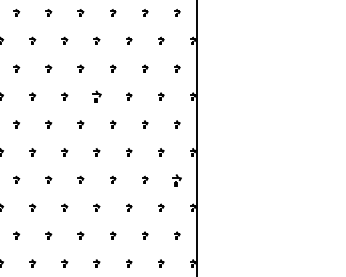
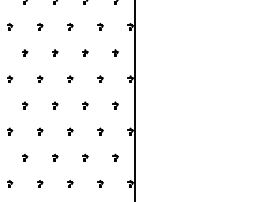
part: (96, 96) -> (39, 26), size x0.62
part: (177, 179) -> (115, 105), size x0.62

